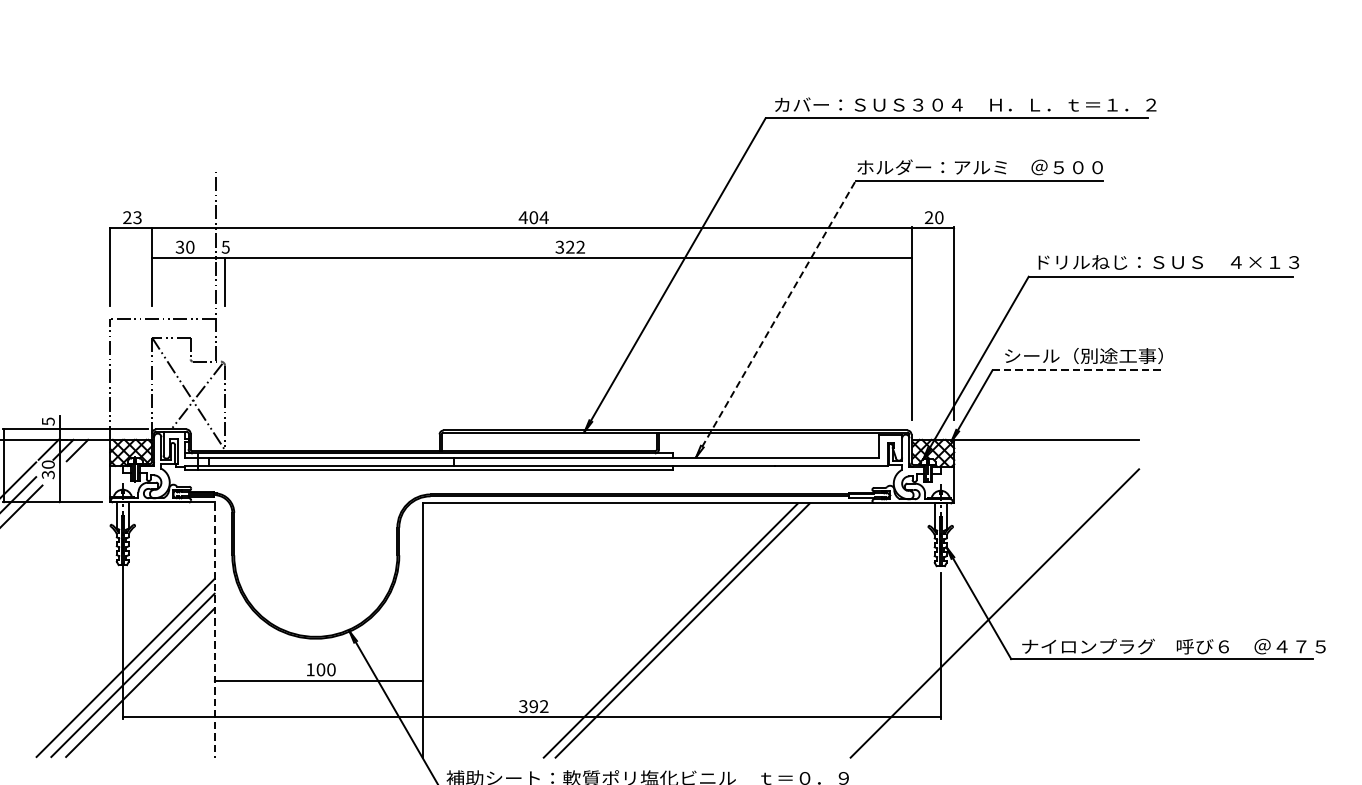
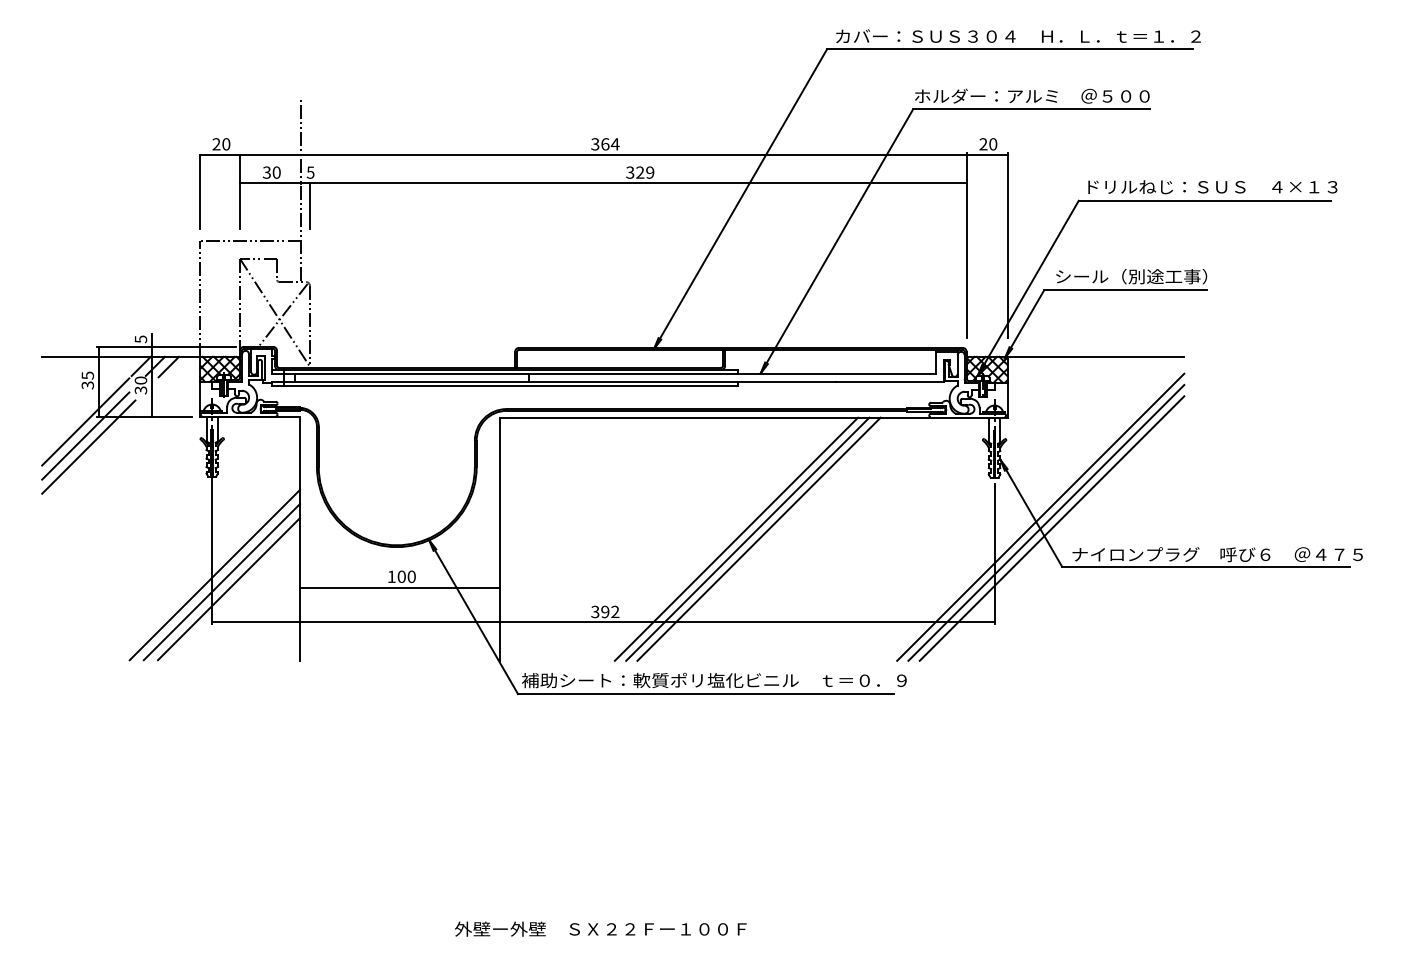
text: (137, 217) -> (226, 144), 23 -> 20
text: (527, 217) -> (599, 144), 404 -> 364
text: (581, 247) -> (650, 172), 322 -> 329
line: (775, 319) -> (836, 241), dashed -> solid
line: (1077, 370) -> (1125, 290), dashed -> solid
line: (988, 606) -> (1040, 516), added
line: (1000, 619) -> (1051, 528), added
line: (693, 629) -> (758, 538), added
line: (215, 630) -> (300, 539), dashed -> solid

